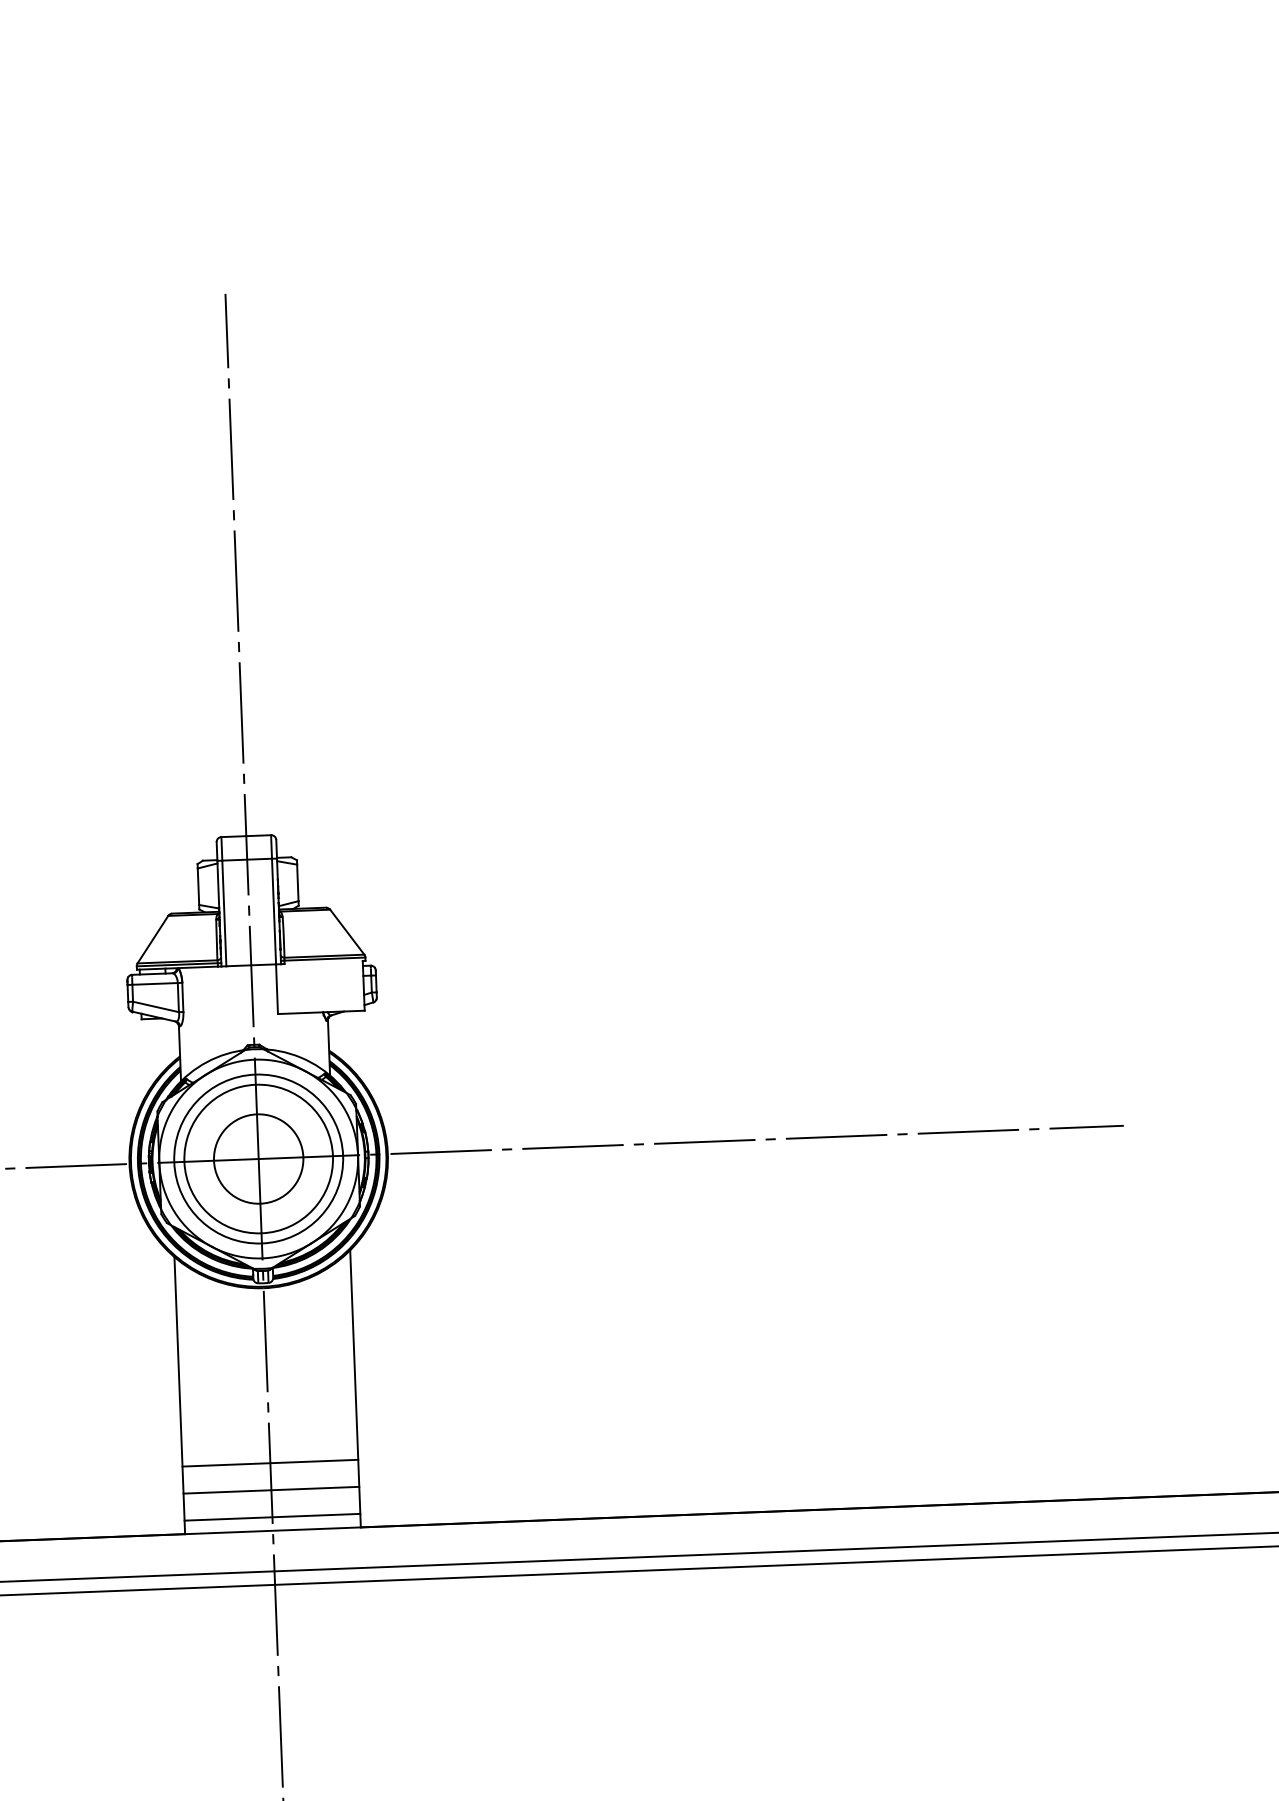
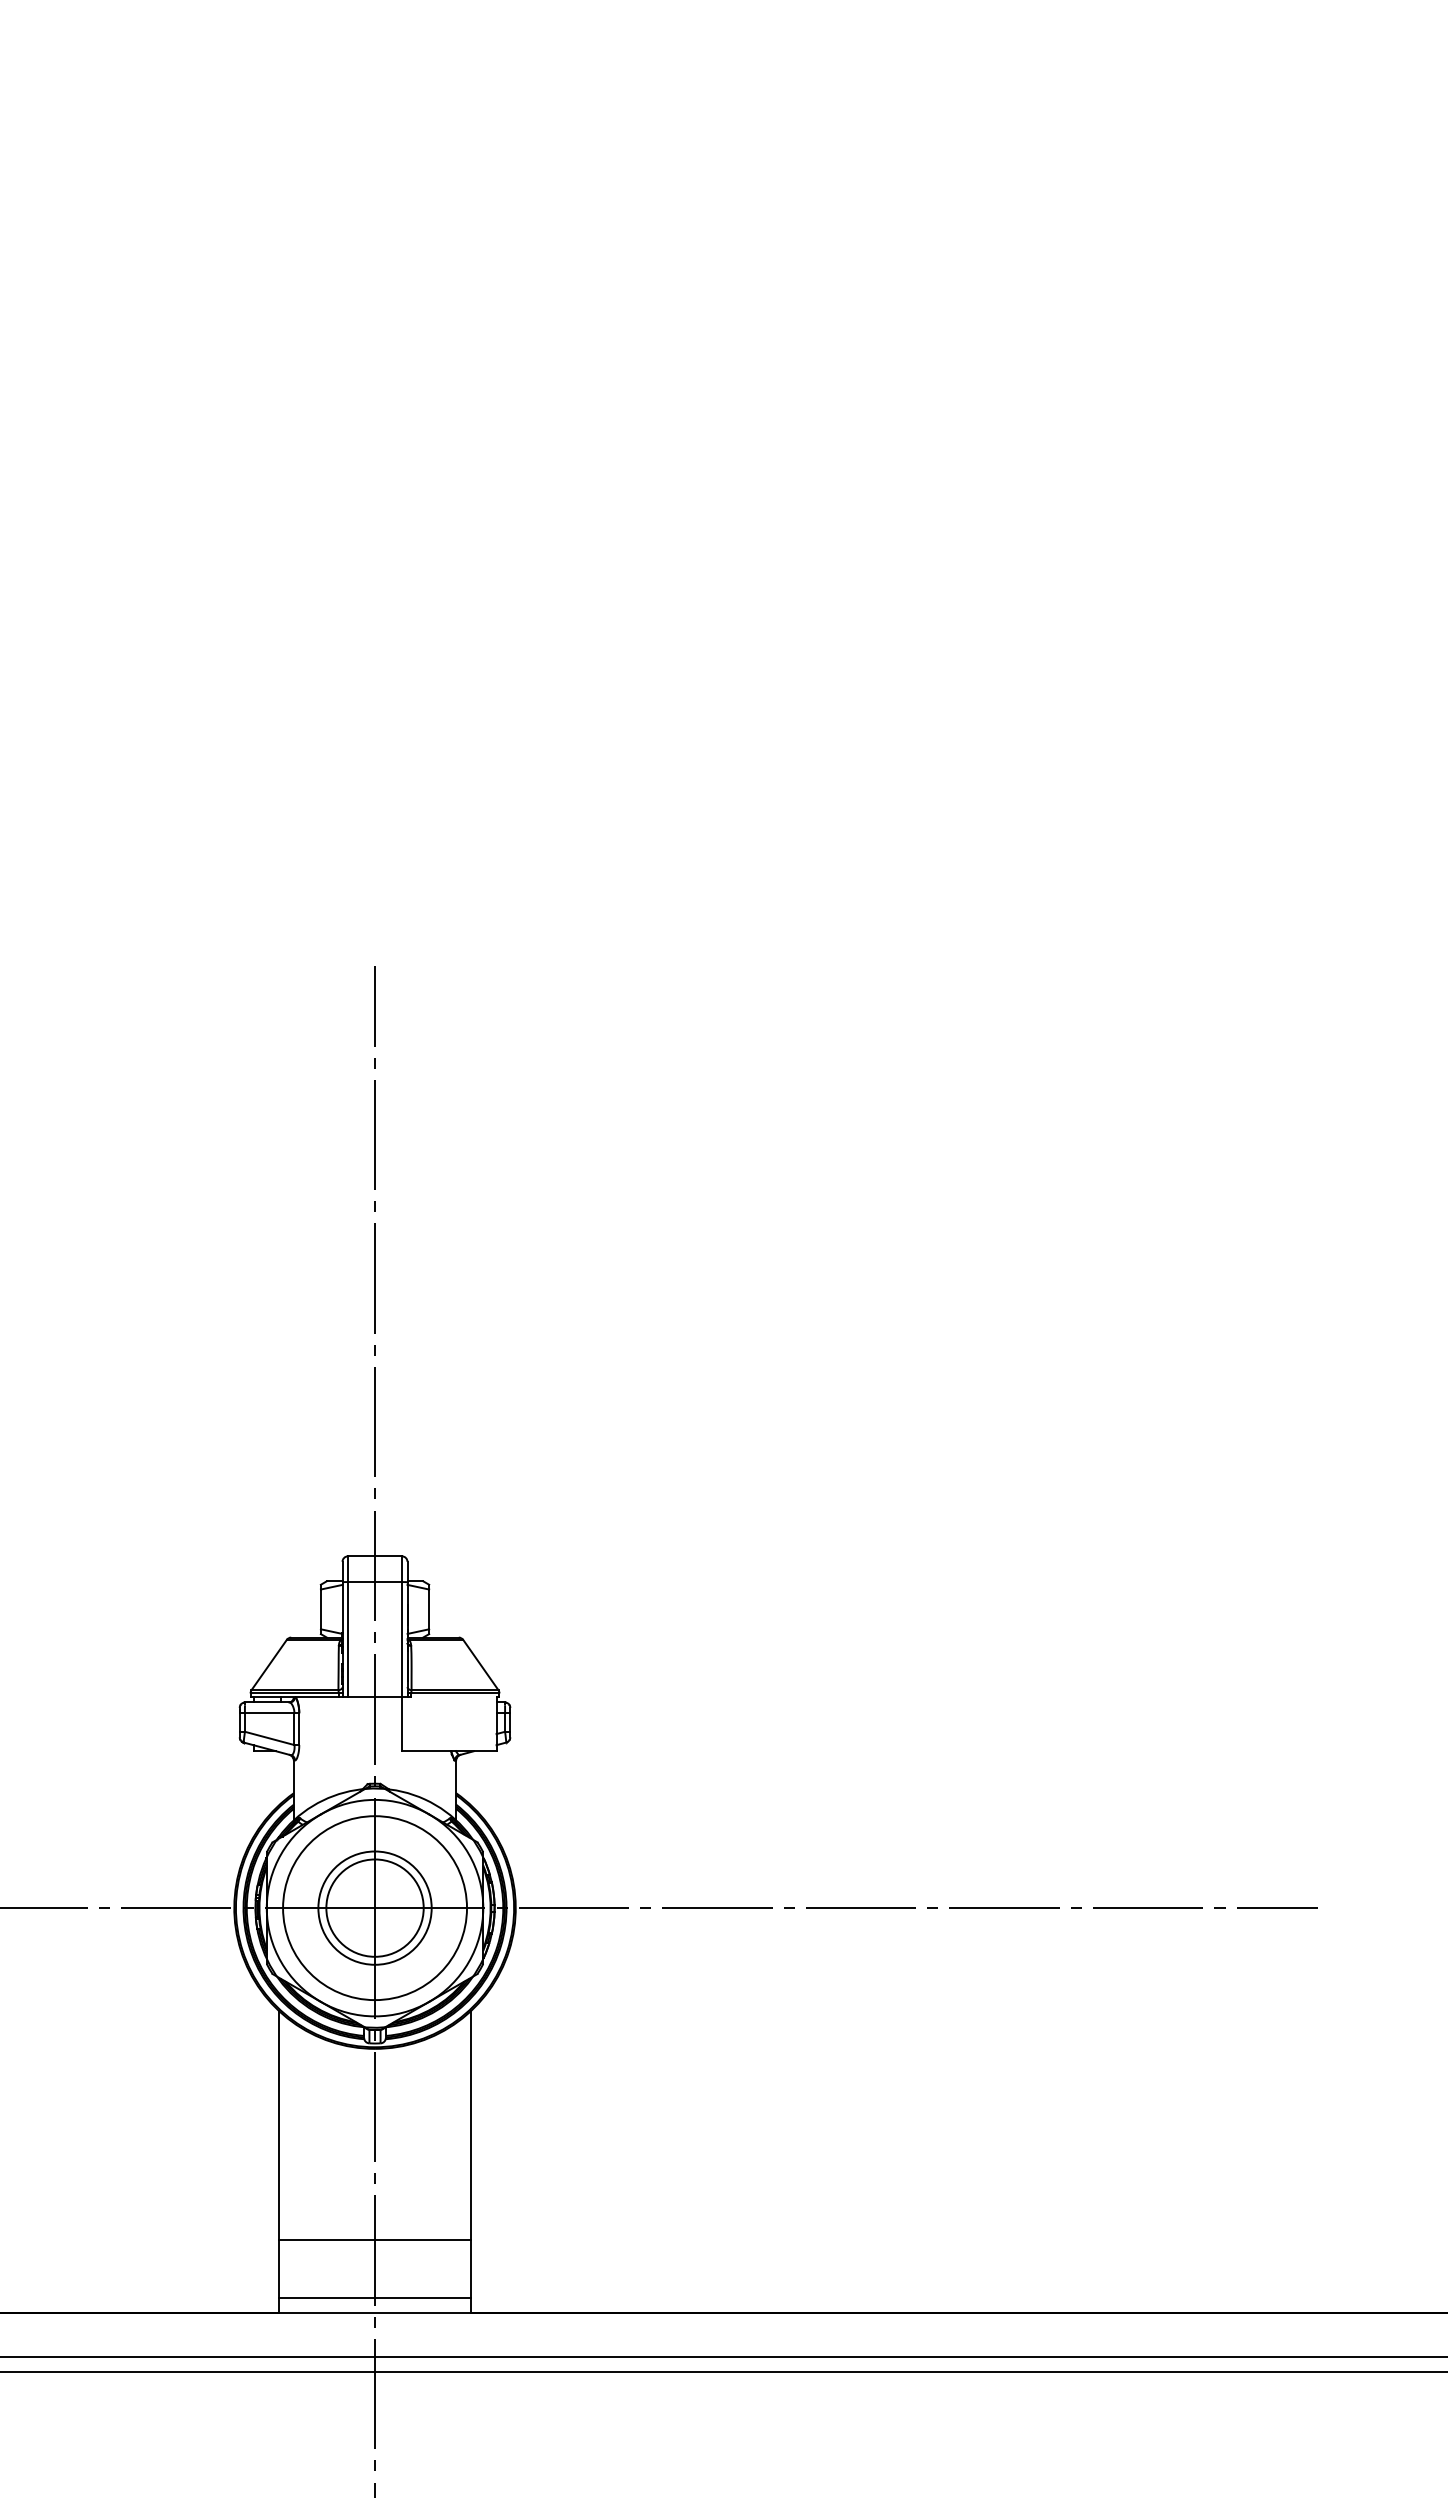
circle: (258, 1159) -> (374, 1908), size x0.7
line: (270, 1489) -> (374, 2268), removed

